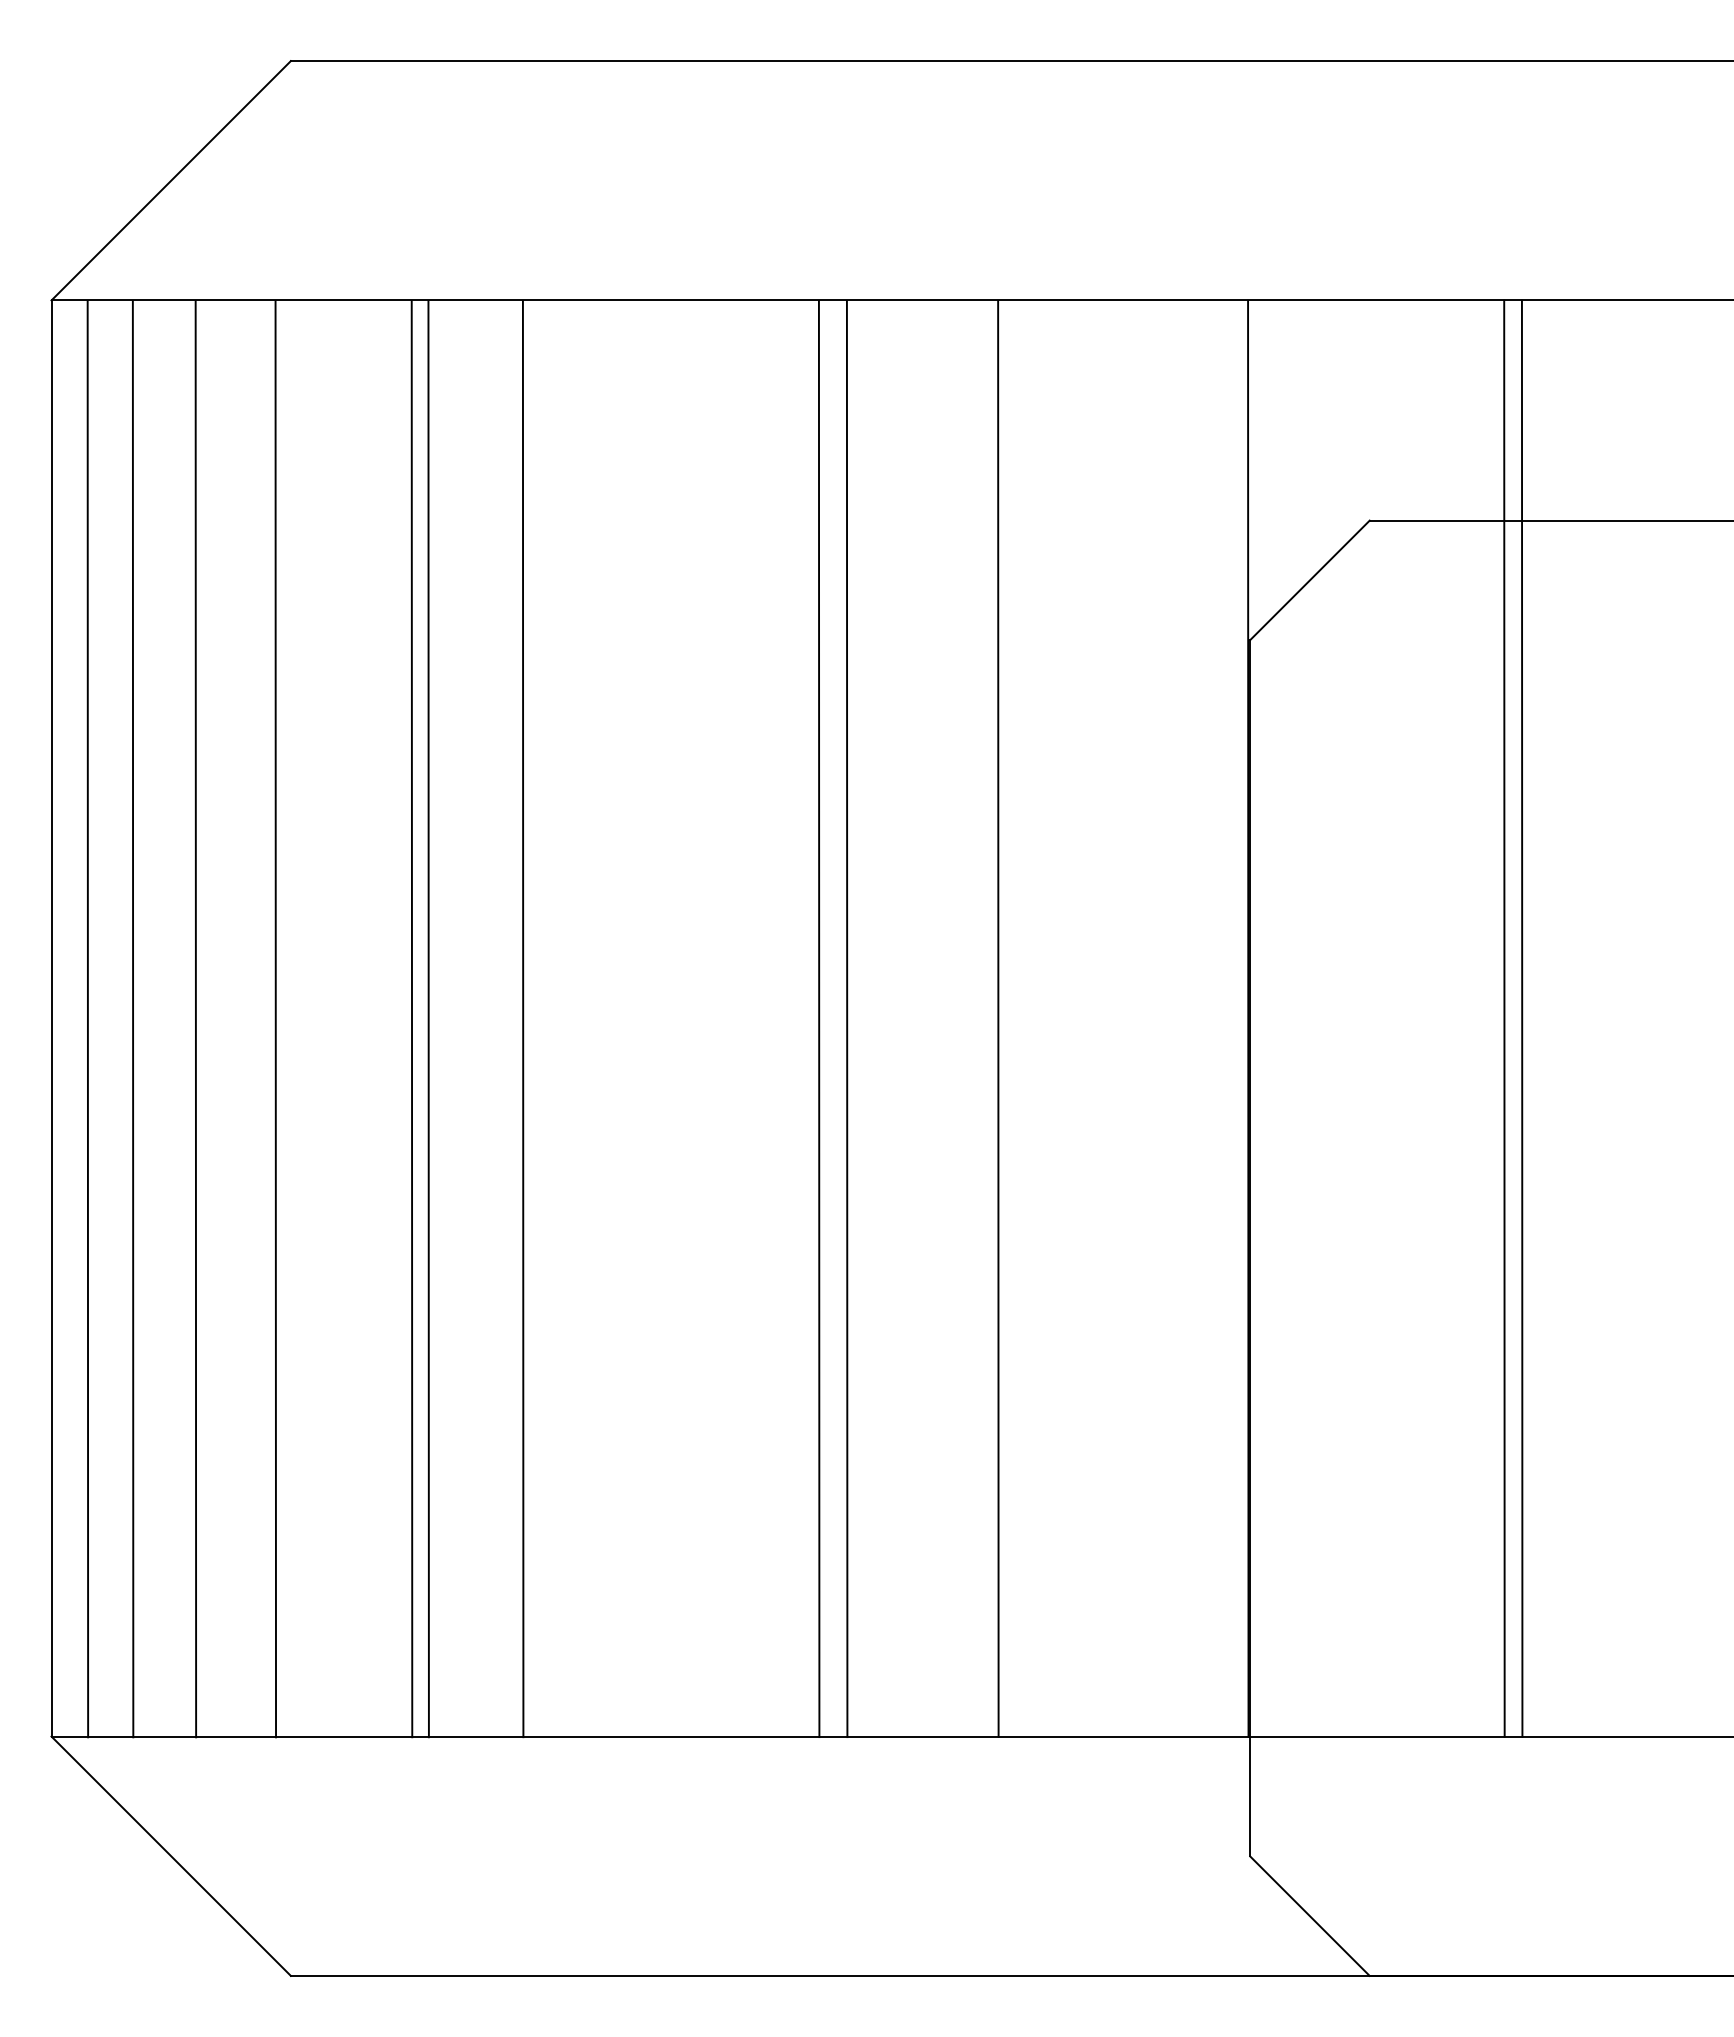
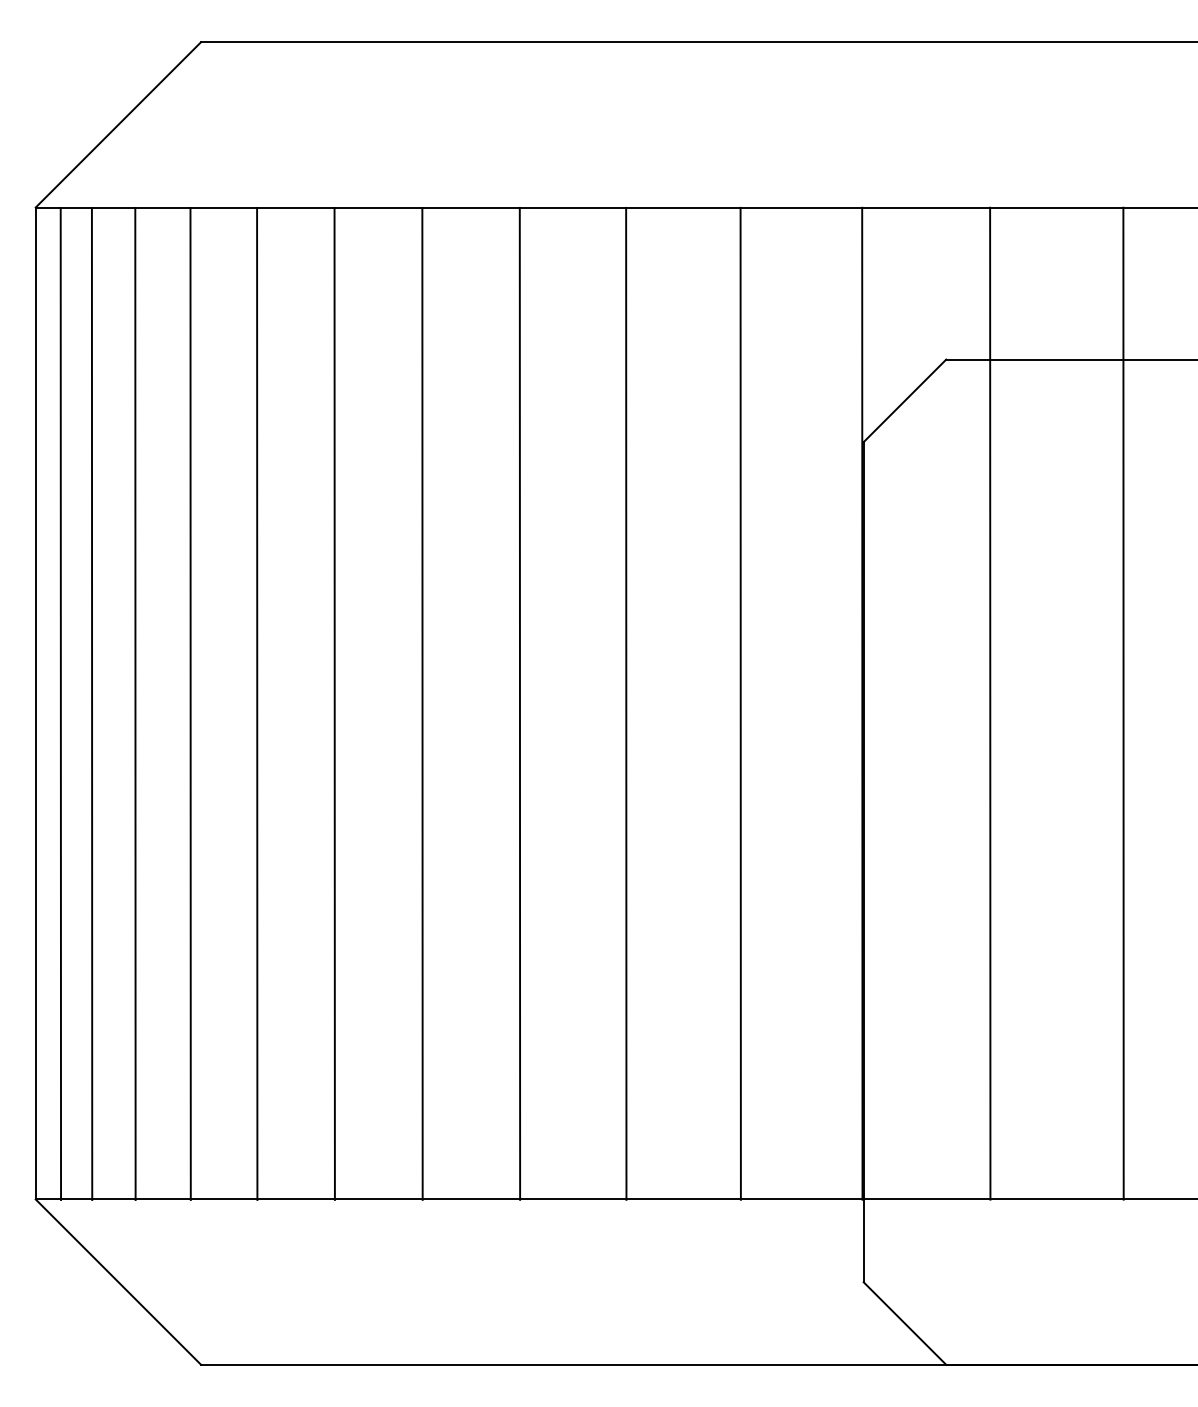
line: (411, 1018) -> (334, 703), moved
line: (429, 1018) -> (257, 703), moved
line: (523, 1018) -> (422, 703), moved
line: (818, 1018) -> (519, 703), moved
line: (847, 1018) -> (626, 703), moved
line: (998, 1018) -> (740, 703), moved
line: (1504, 1018) -> (990, 703), moved
line: (1522, 1018) -> (1123, 703), moved

